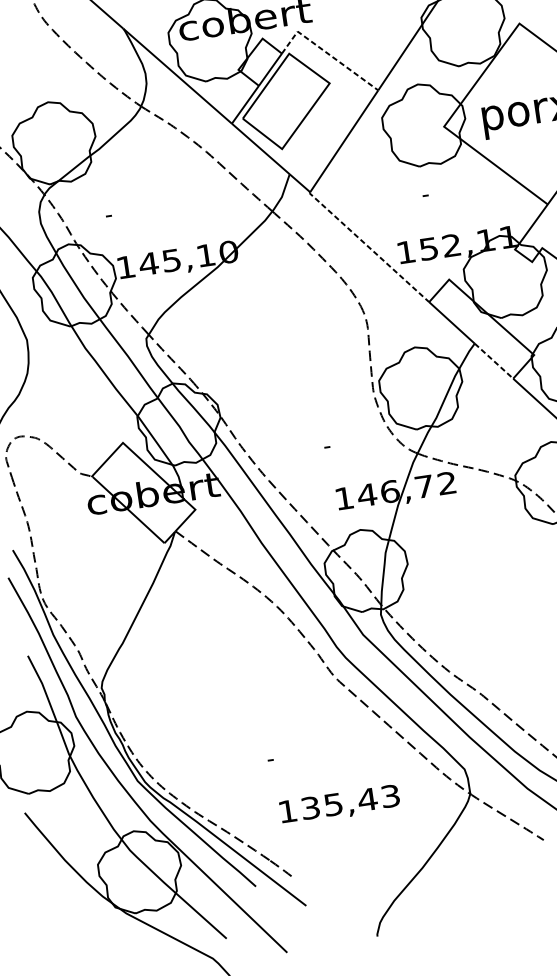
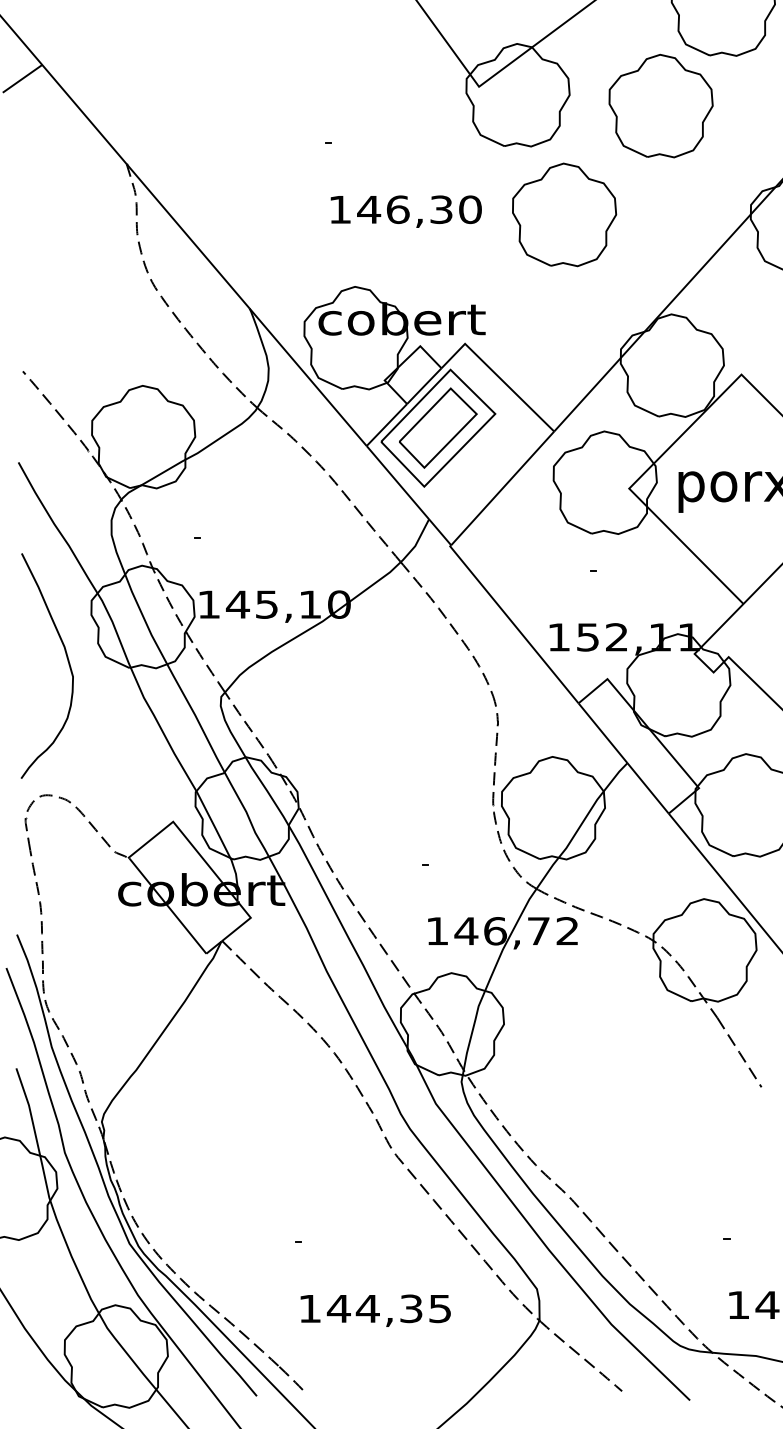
line: (326, 52) -> (497, 375), dashed -> solid
part: (286, 100) -> (438, 427), added
line: (368, 246) -> (513, 623), dashed -> solid
line: (494, 361) -> (648, 788), dashed -> solid
text: (349, 802) -> (388, 1308), 135,43 -> 144,35

